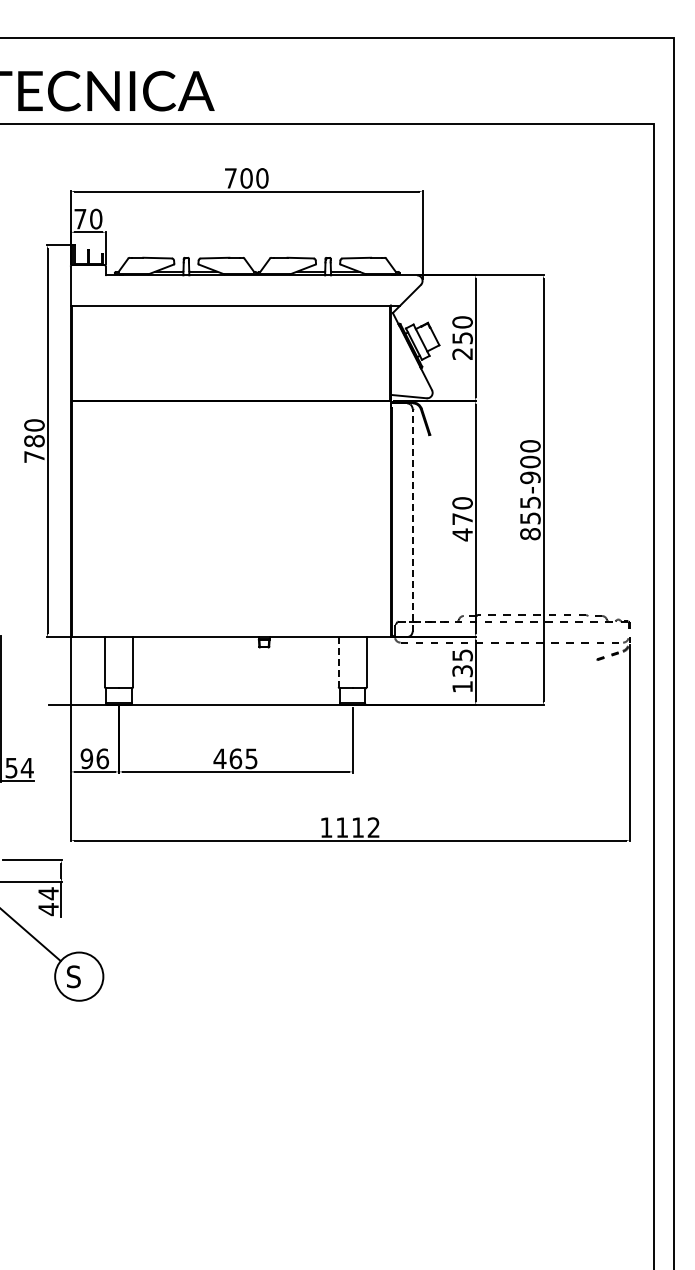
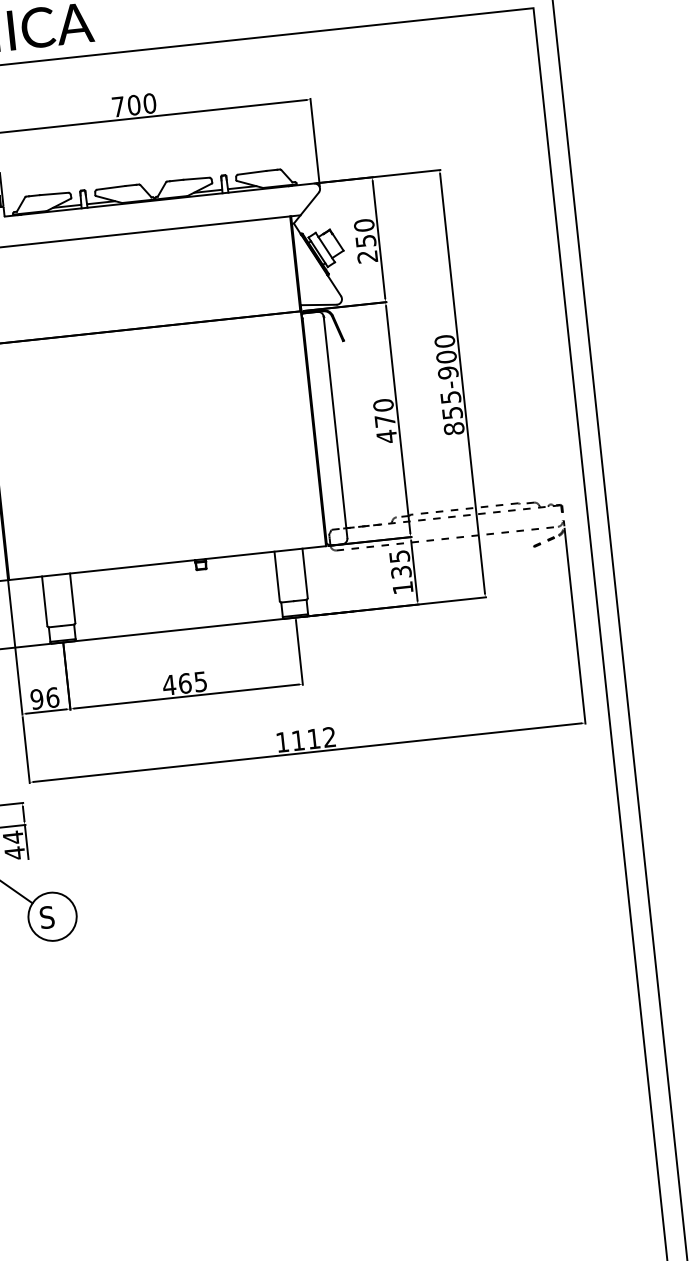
line: (412, 519) -> (335, 426), dashed -> solid
line: (338, 662) -> (276, 576), dashed -> solid

